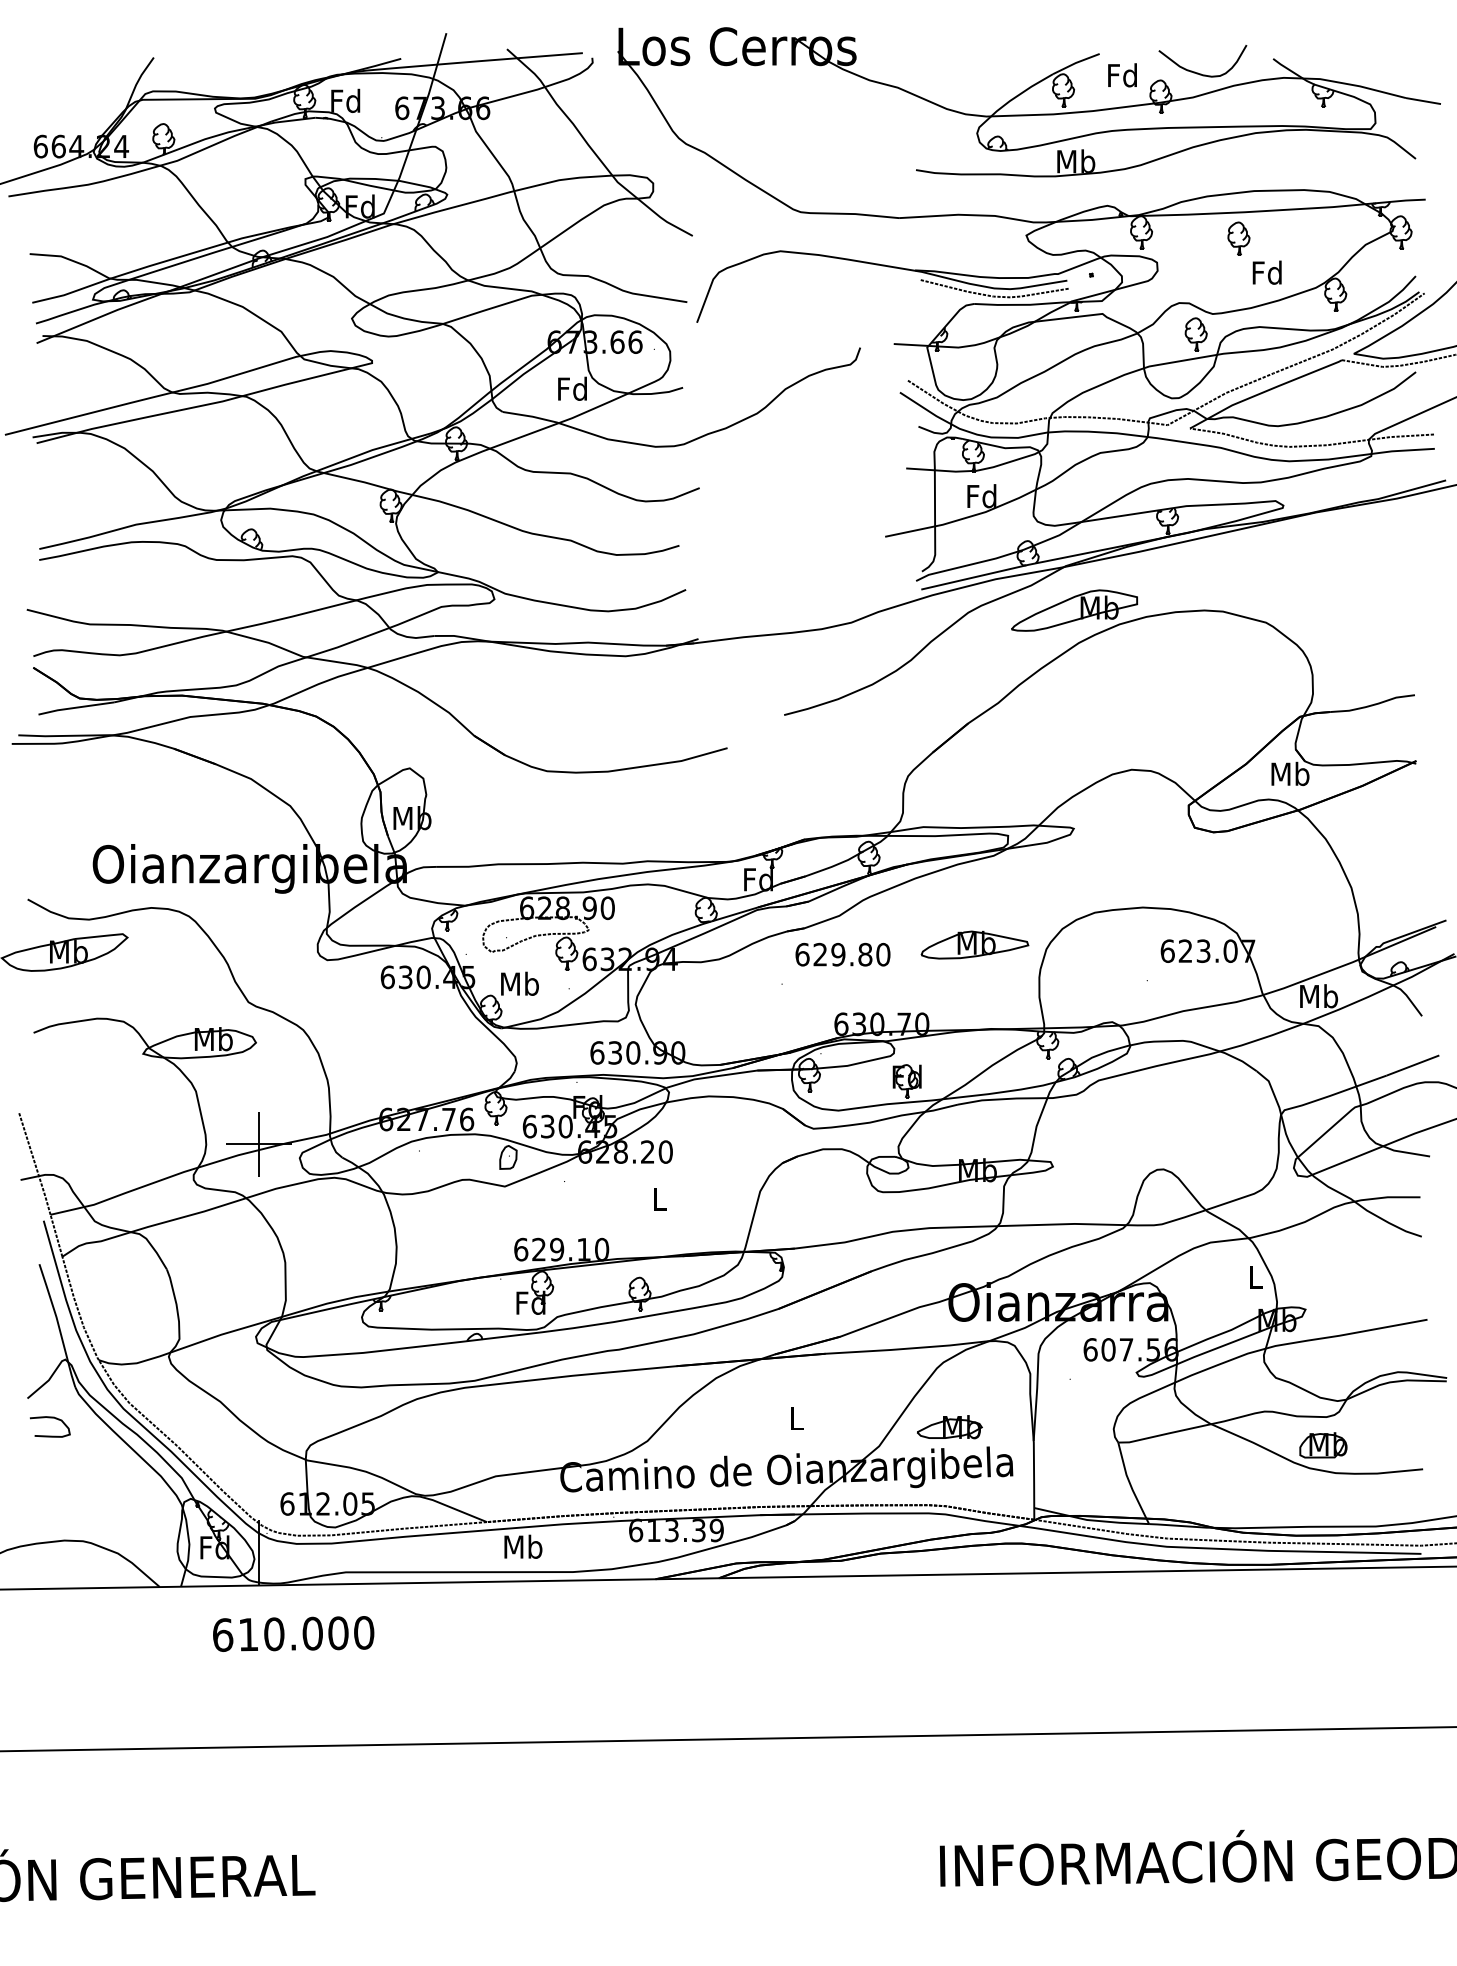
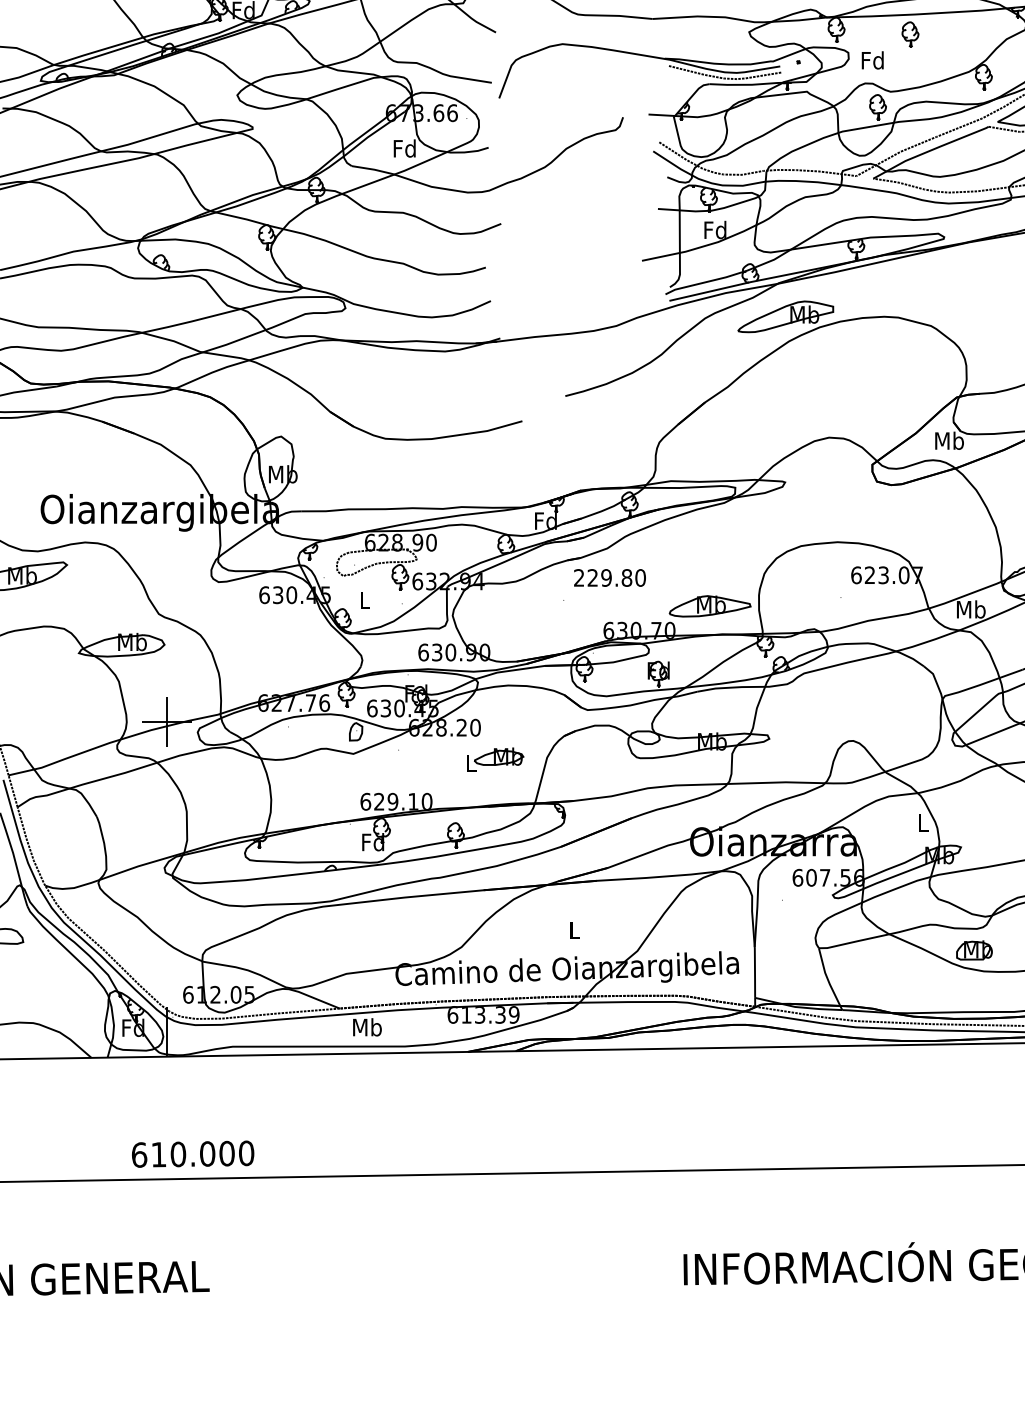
text: (1266, 272) -> (872, 60), moved
part: (974, 944) -> (709, 605), moved
text: (802, 954) -> (579, 577), 629.80 -> 229.80
text: (519, 983) -> (364, 599), Mb -> L
part: (949, 1427) -> (498, 756), moved
text: (293, 1633) -> (192, 1153), moved

